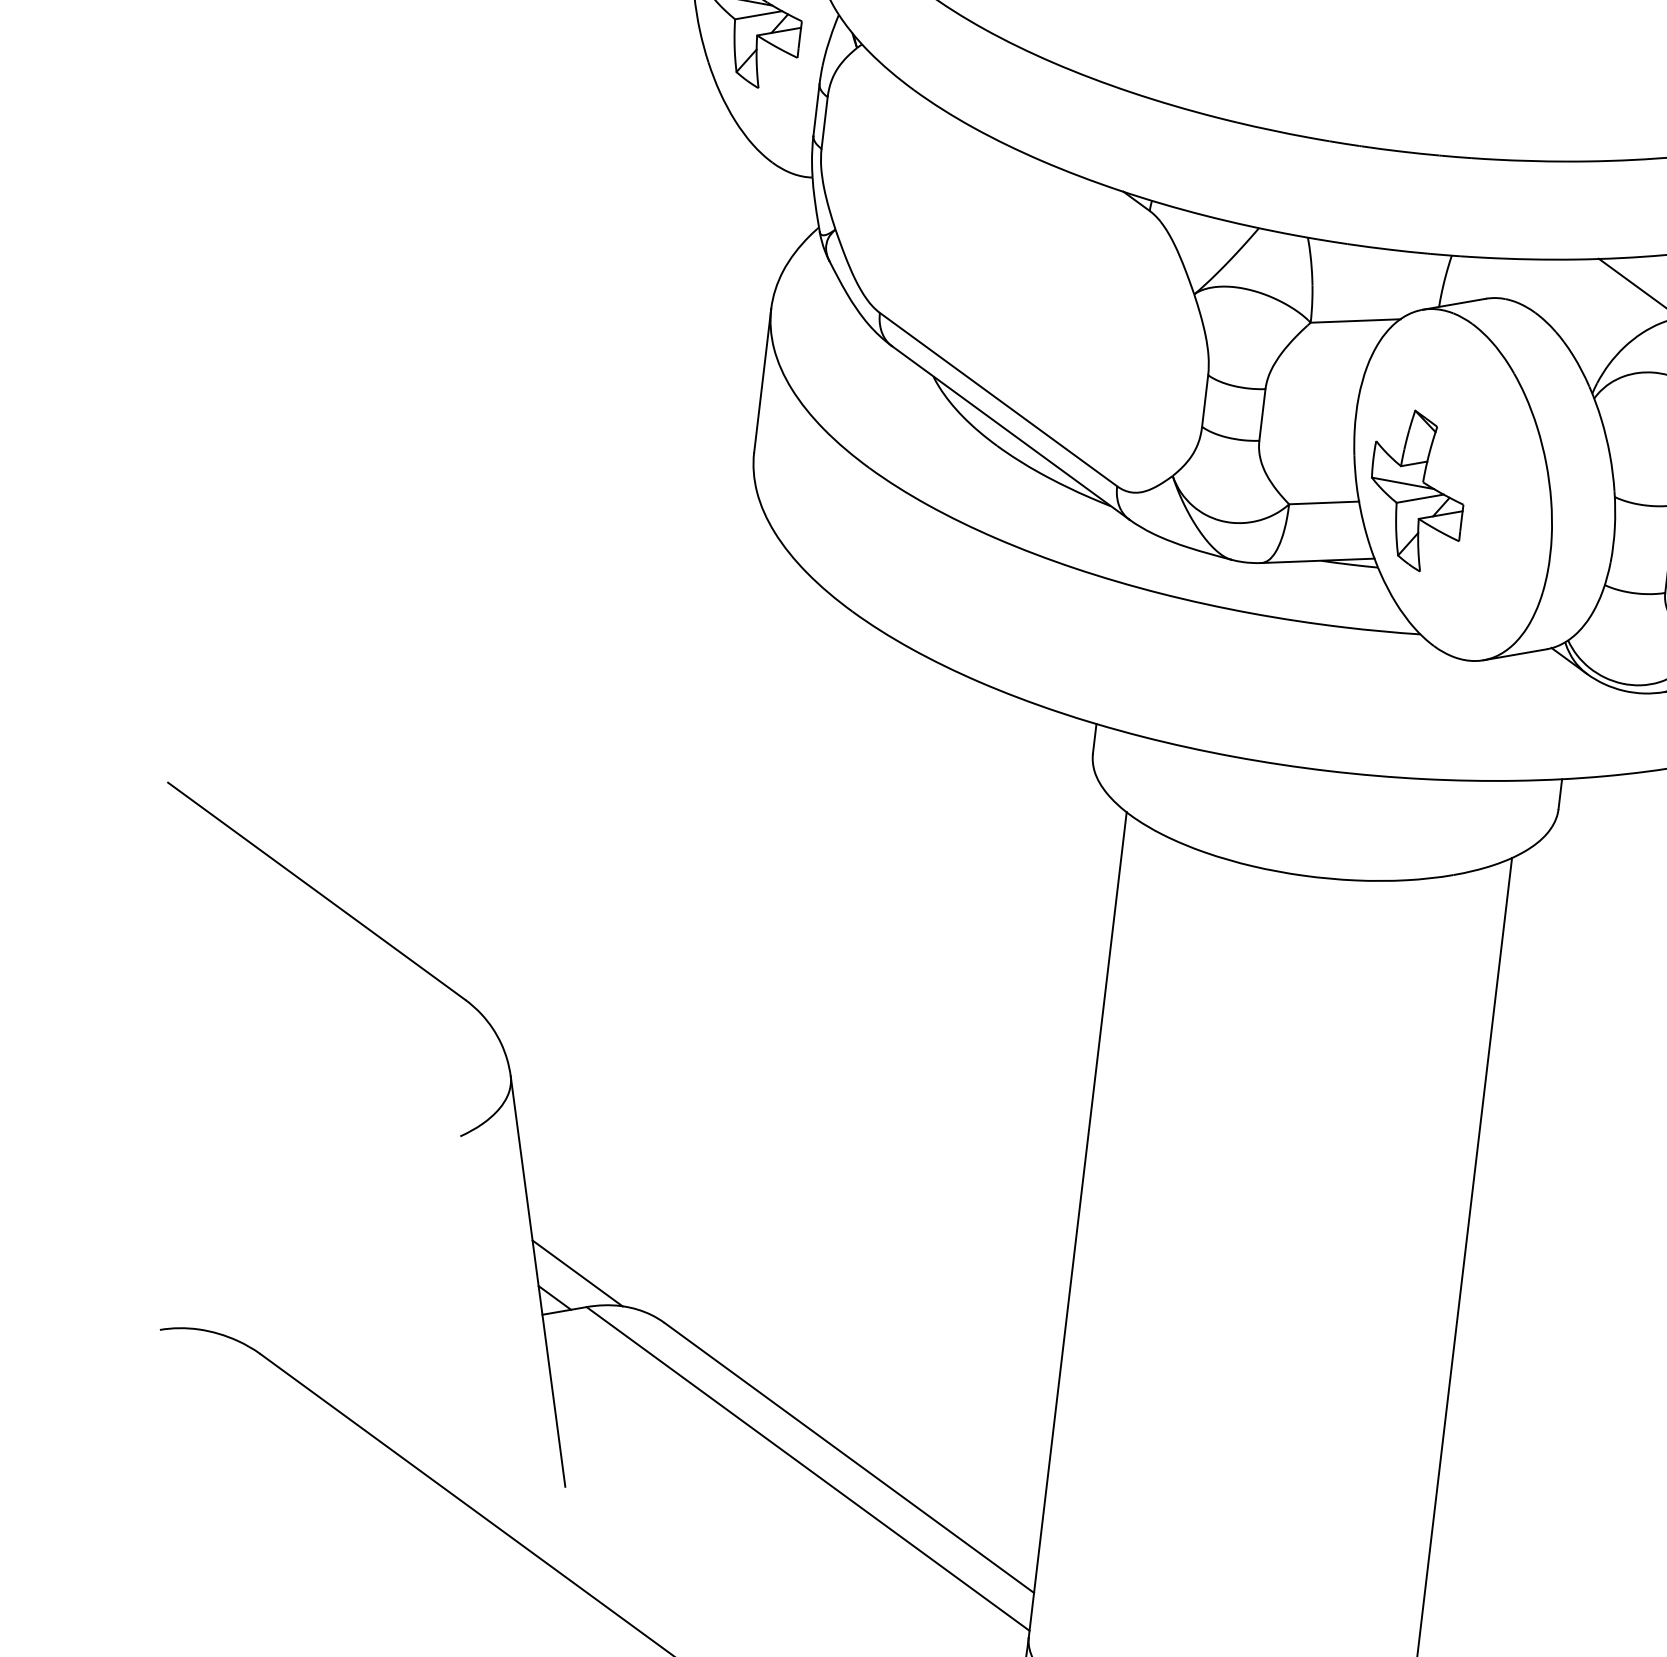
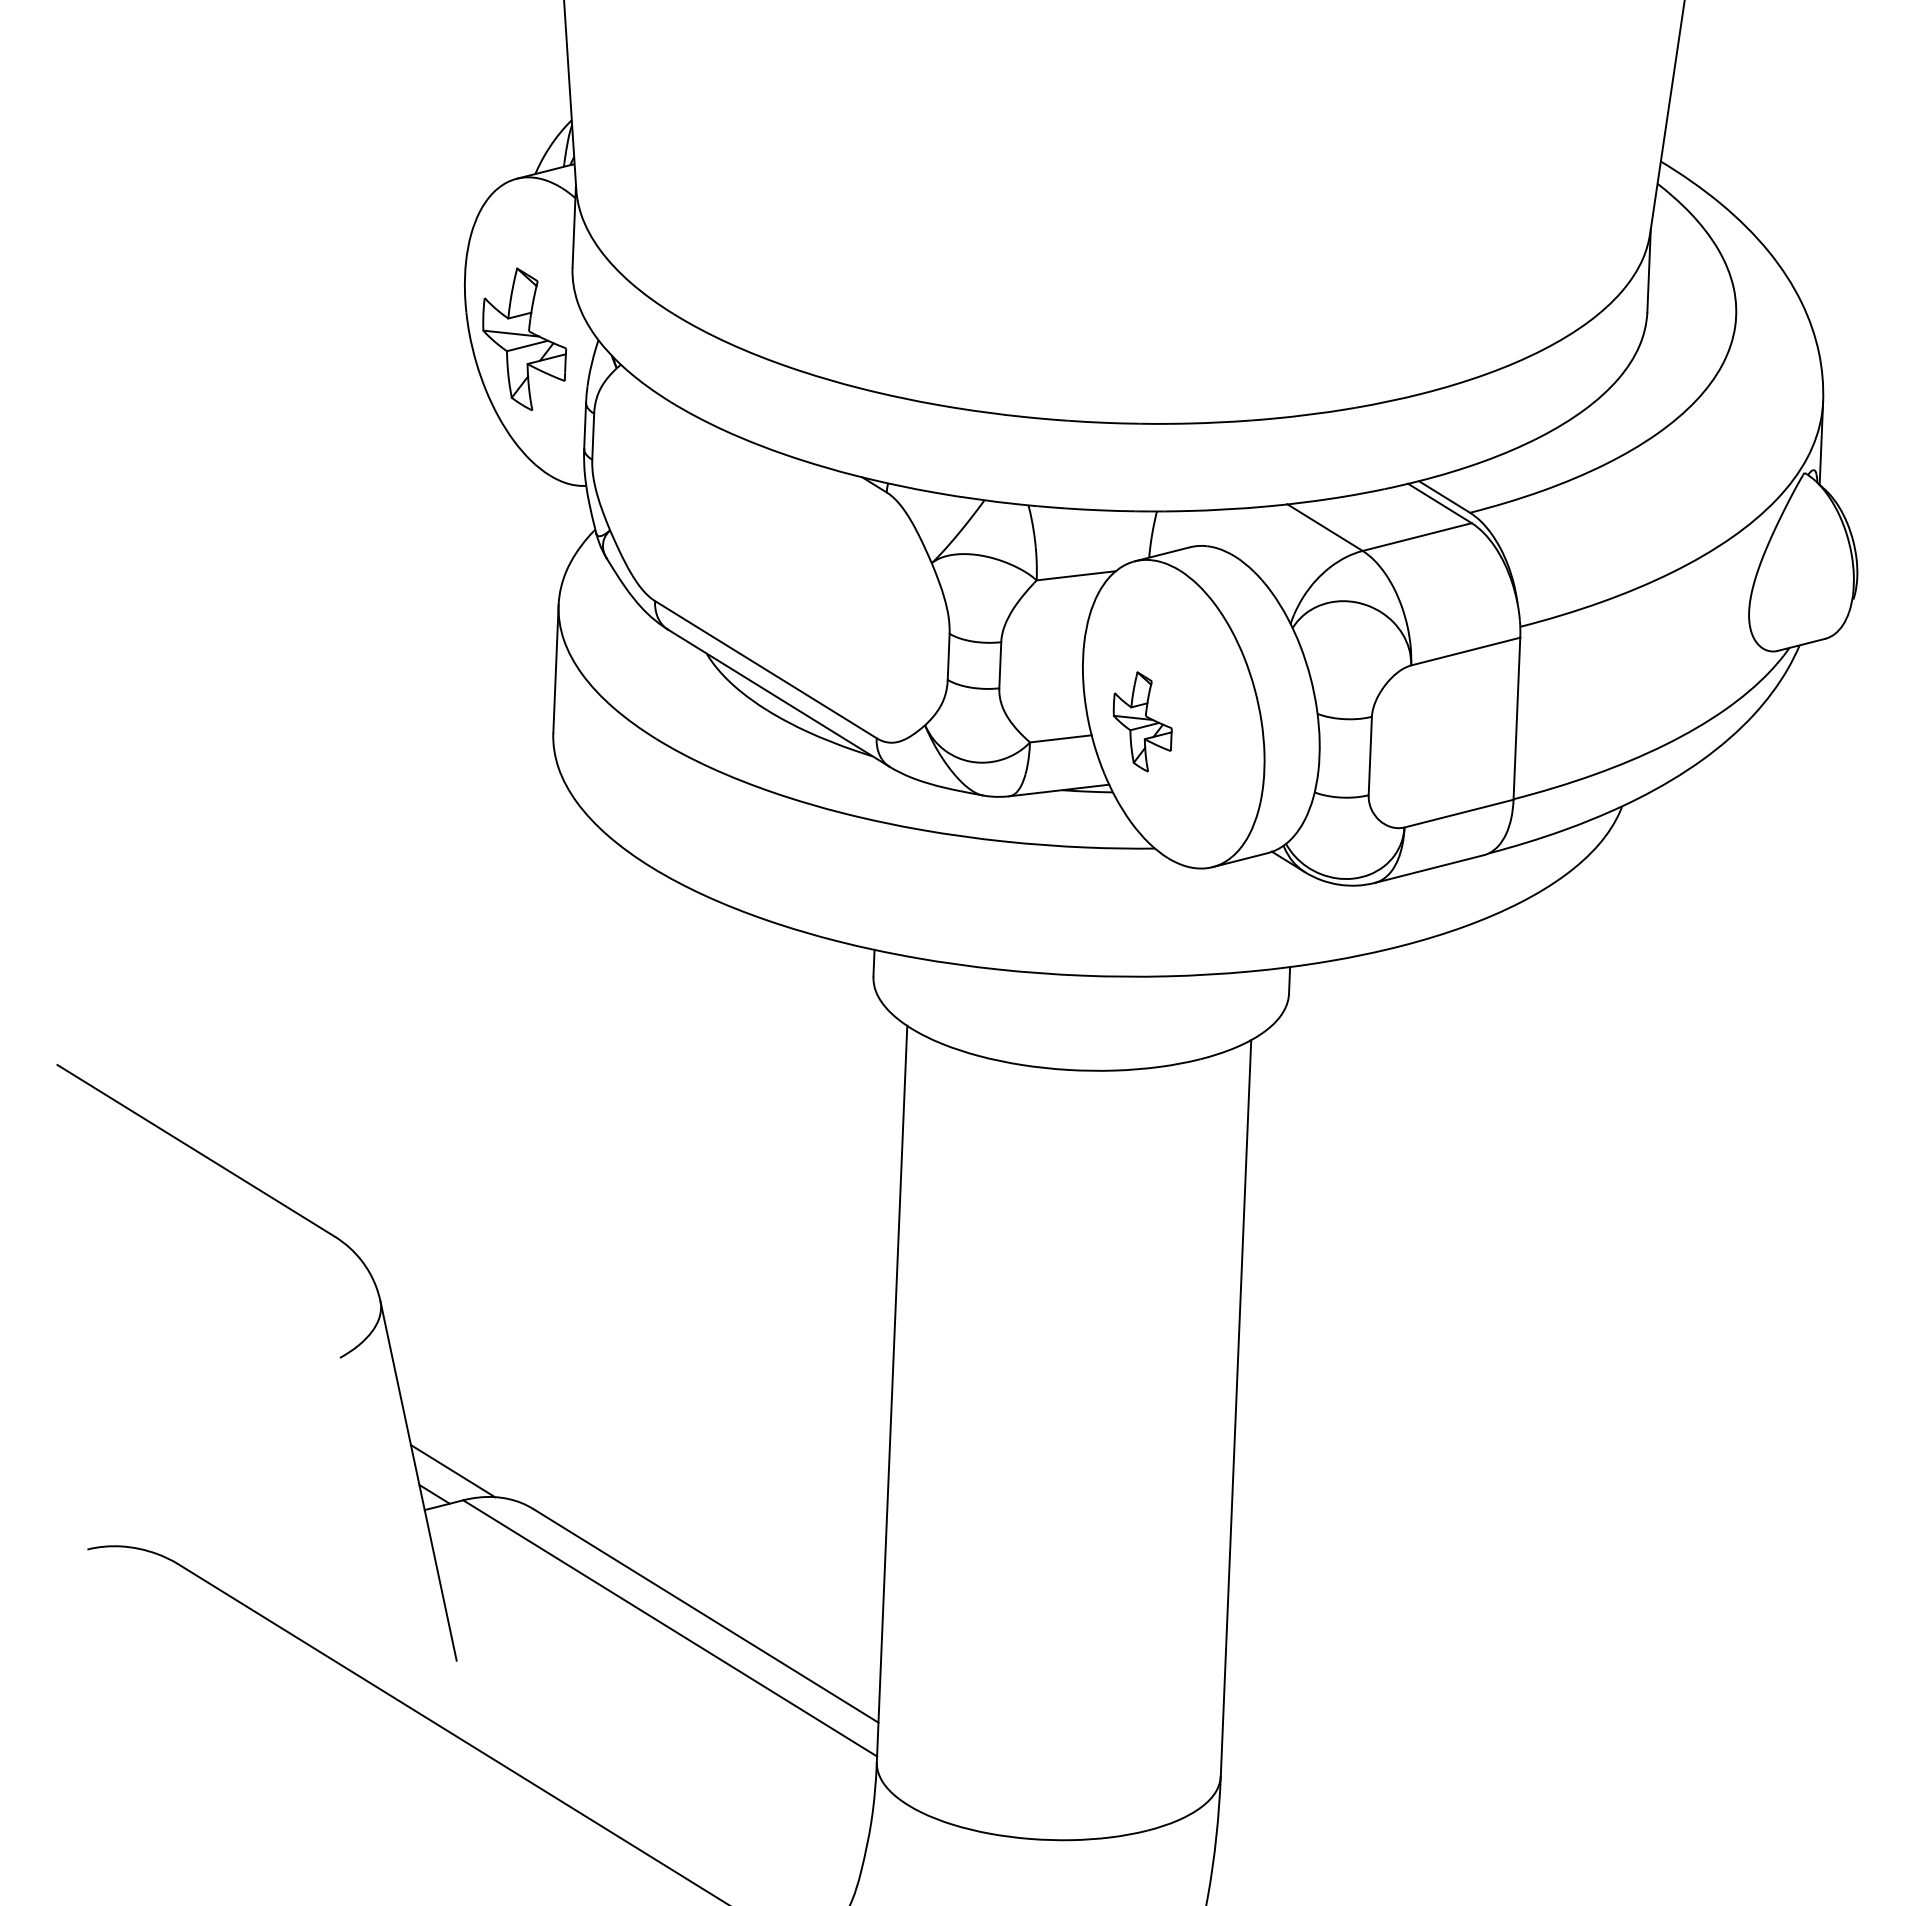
part: (1417, 490) -> (1142, 721), size x0.7

